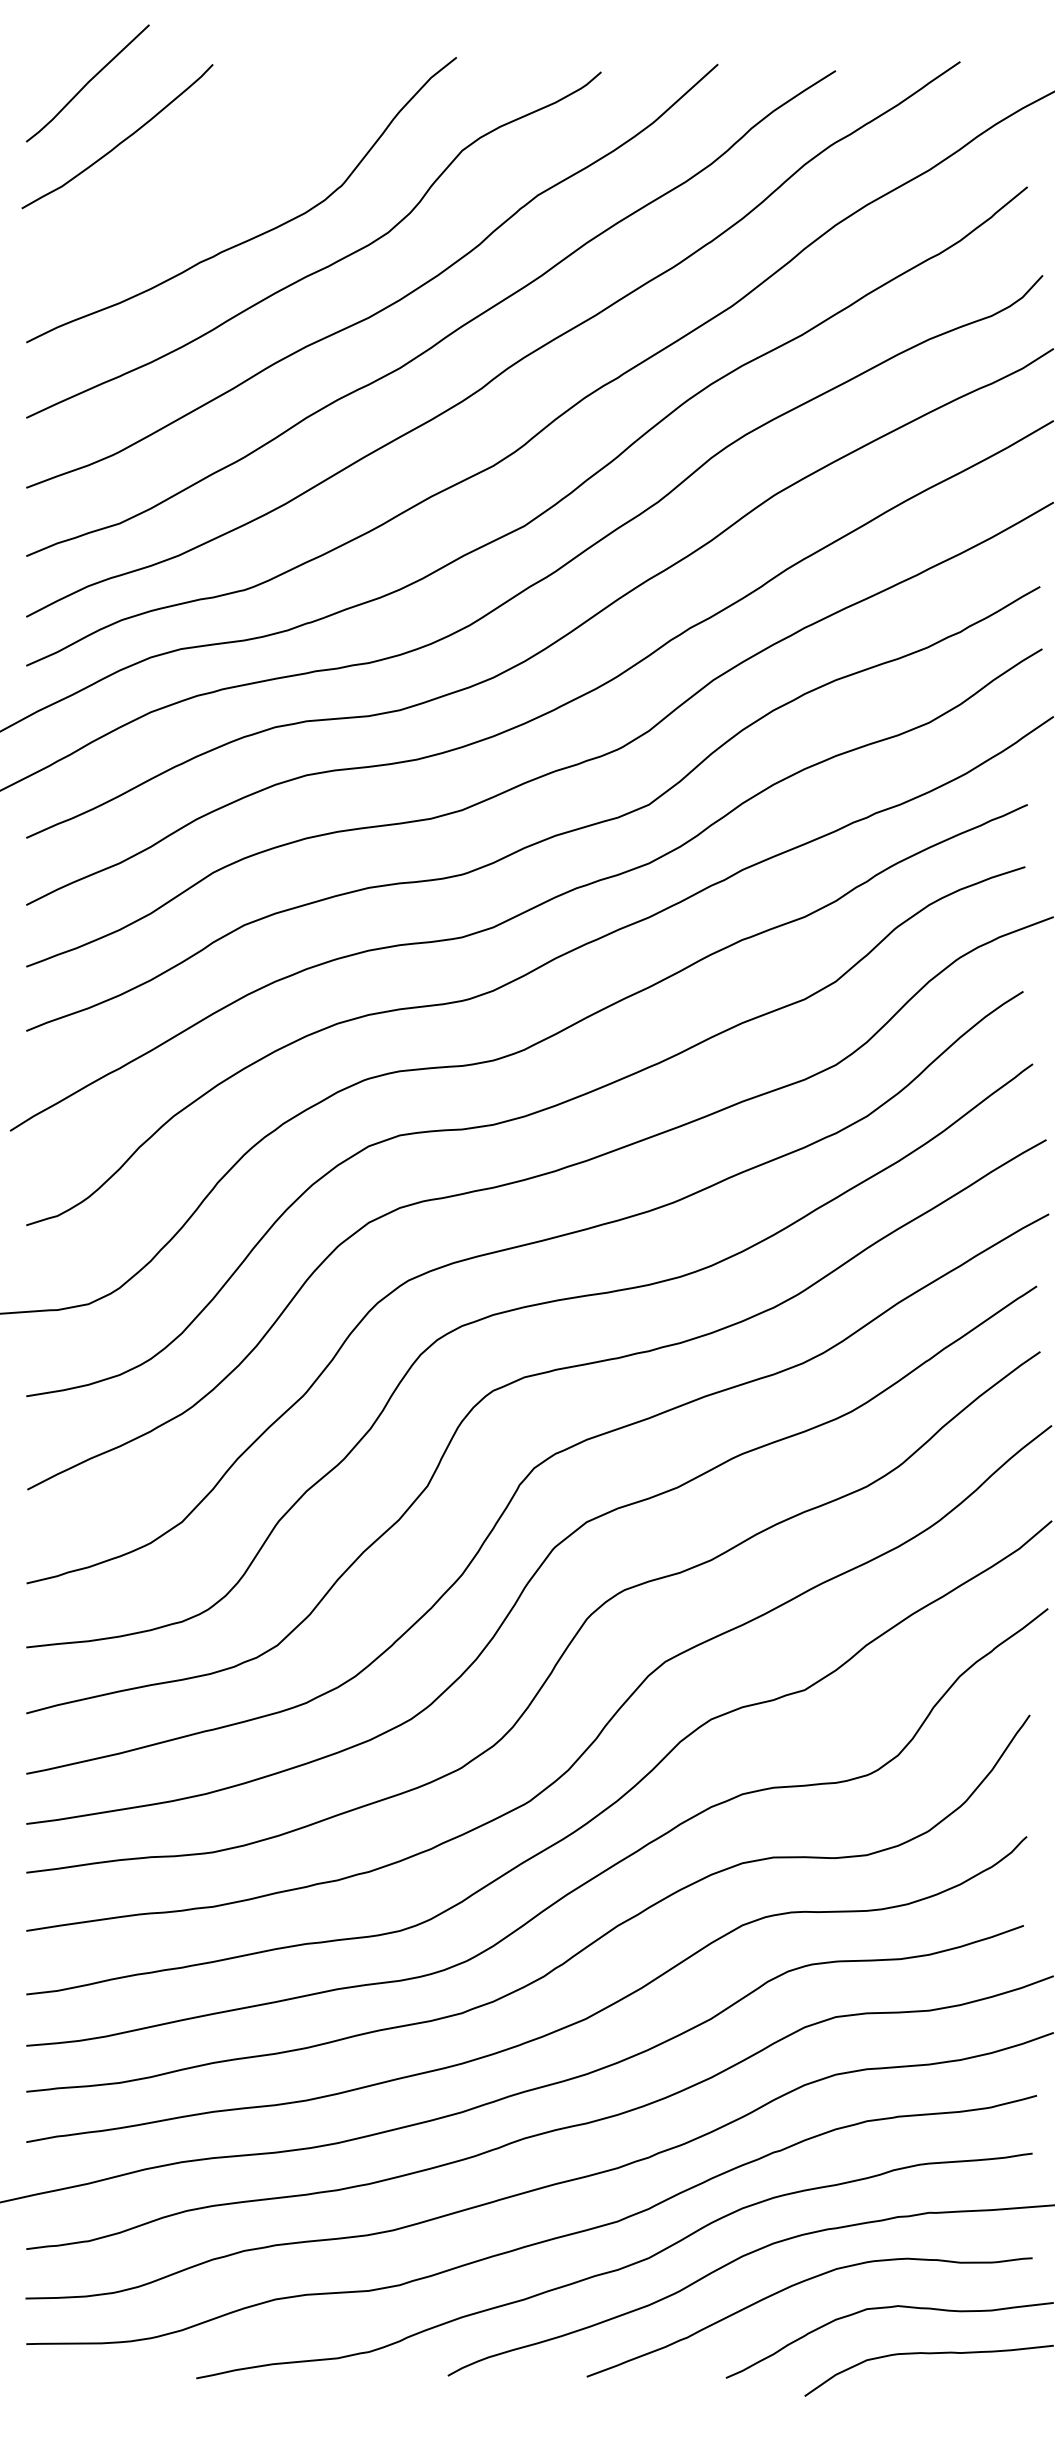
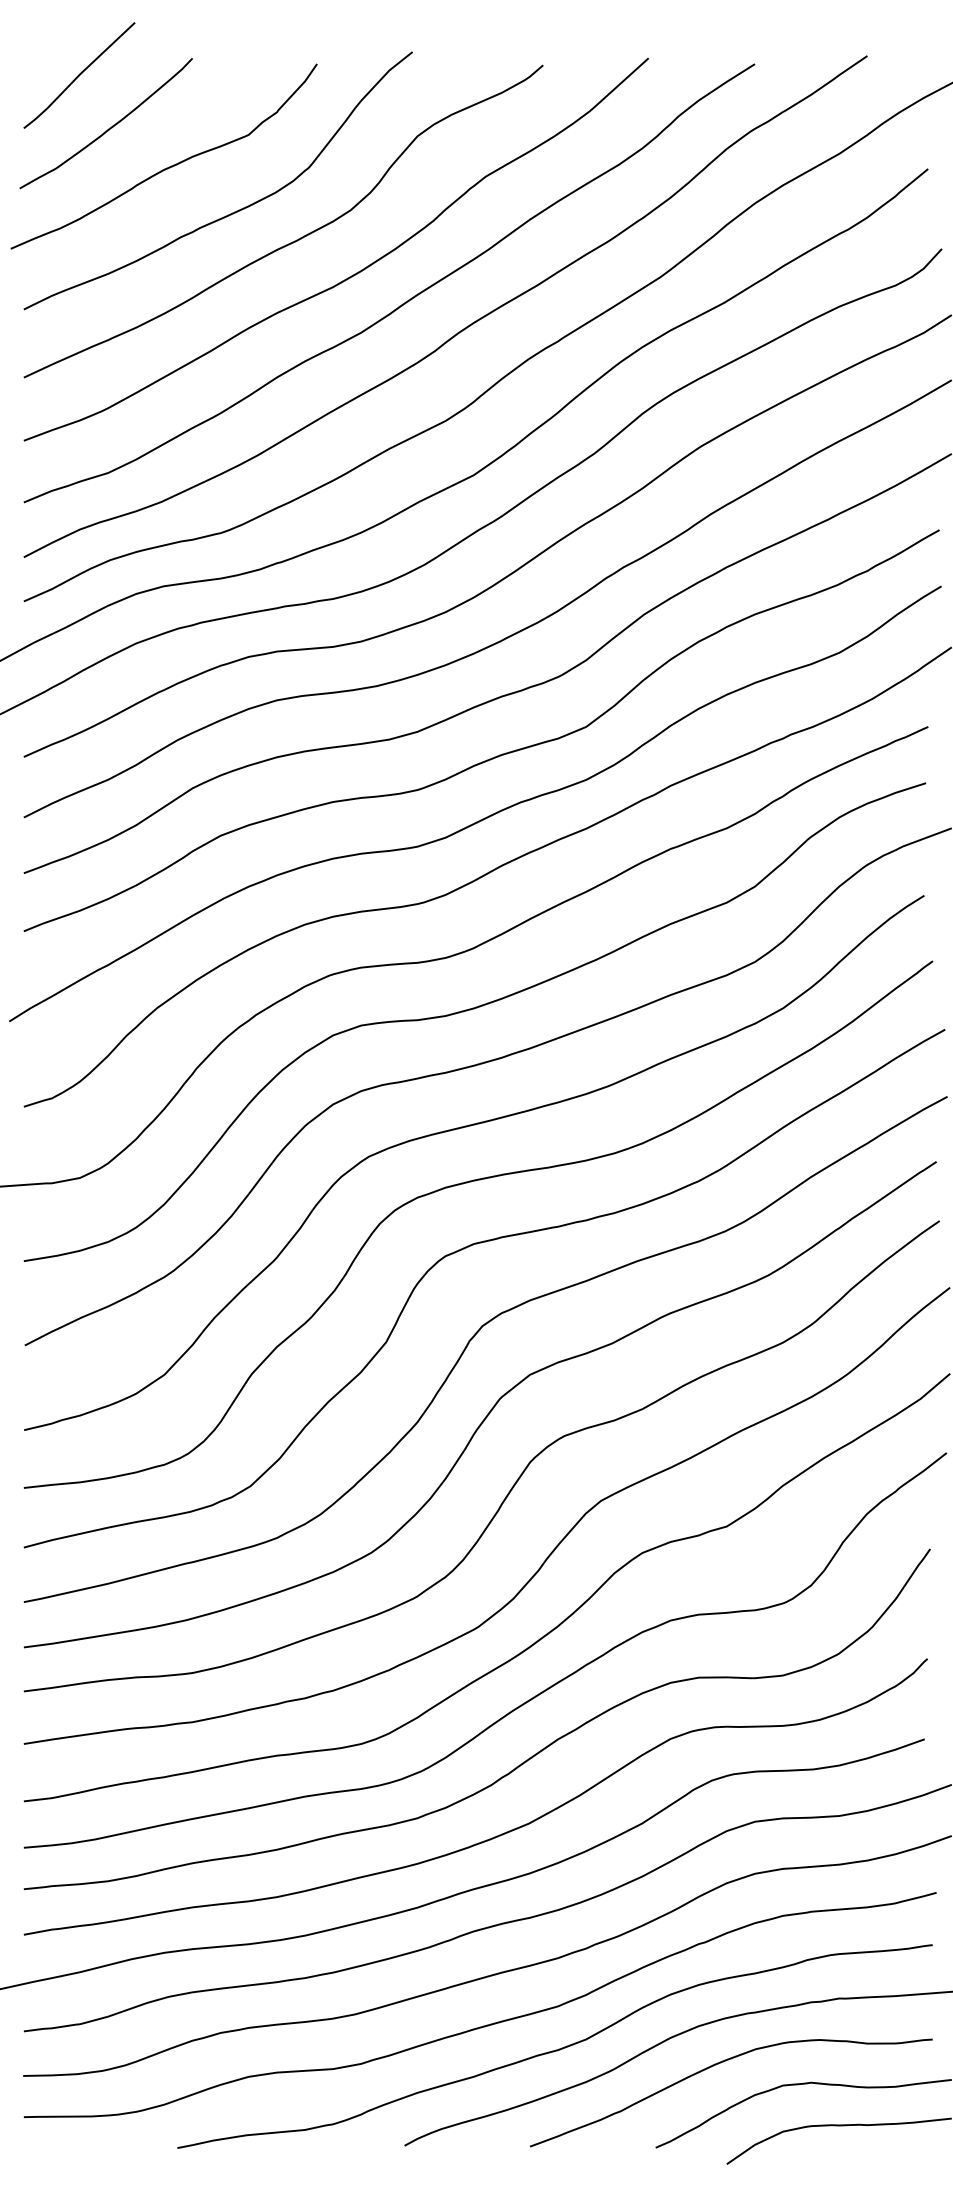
curve: (186, 184) -> (168, 166), added

